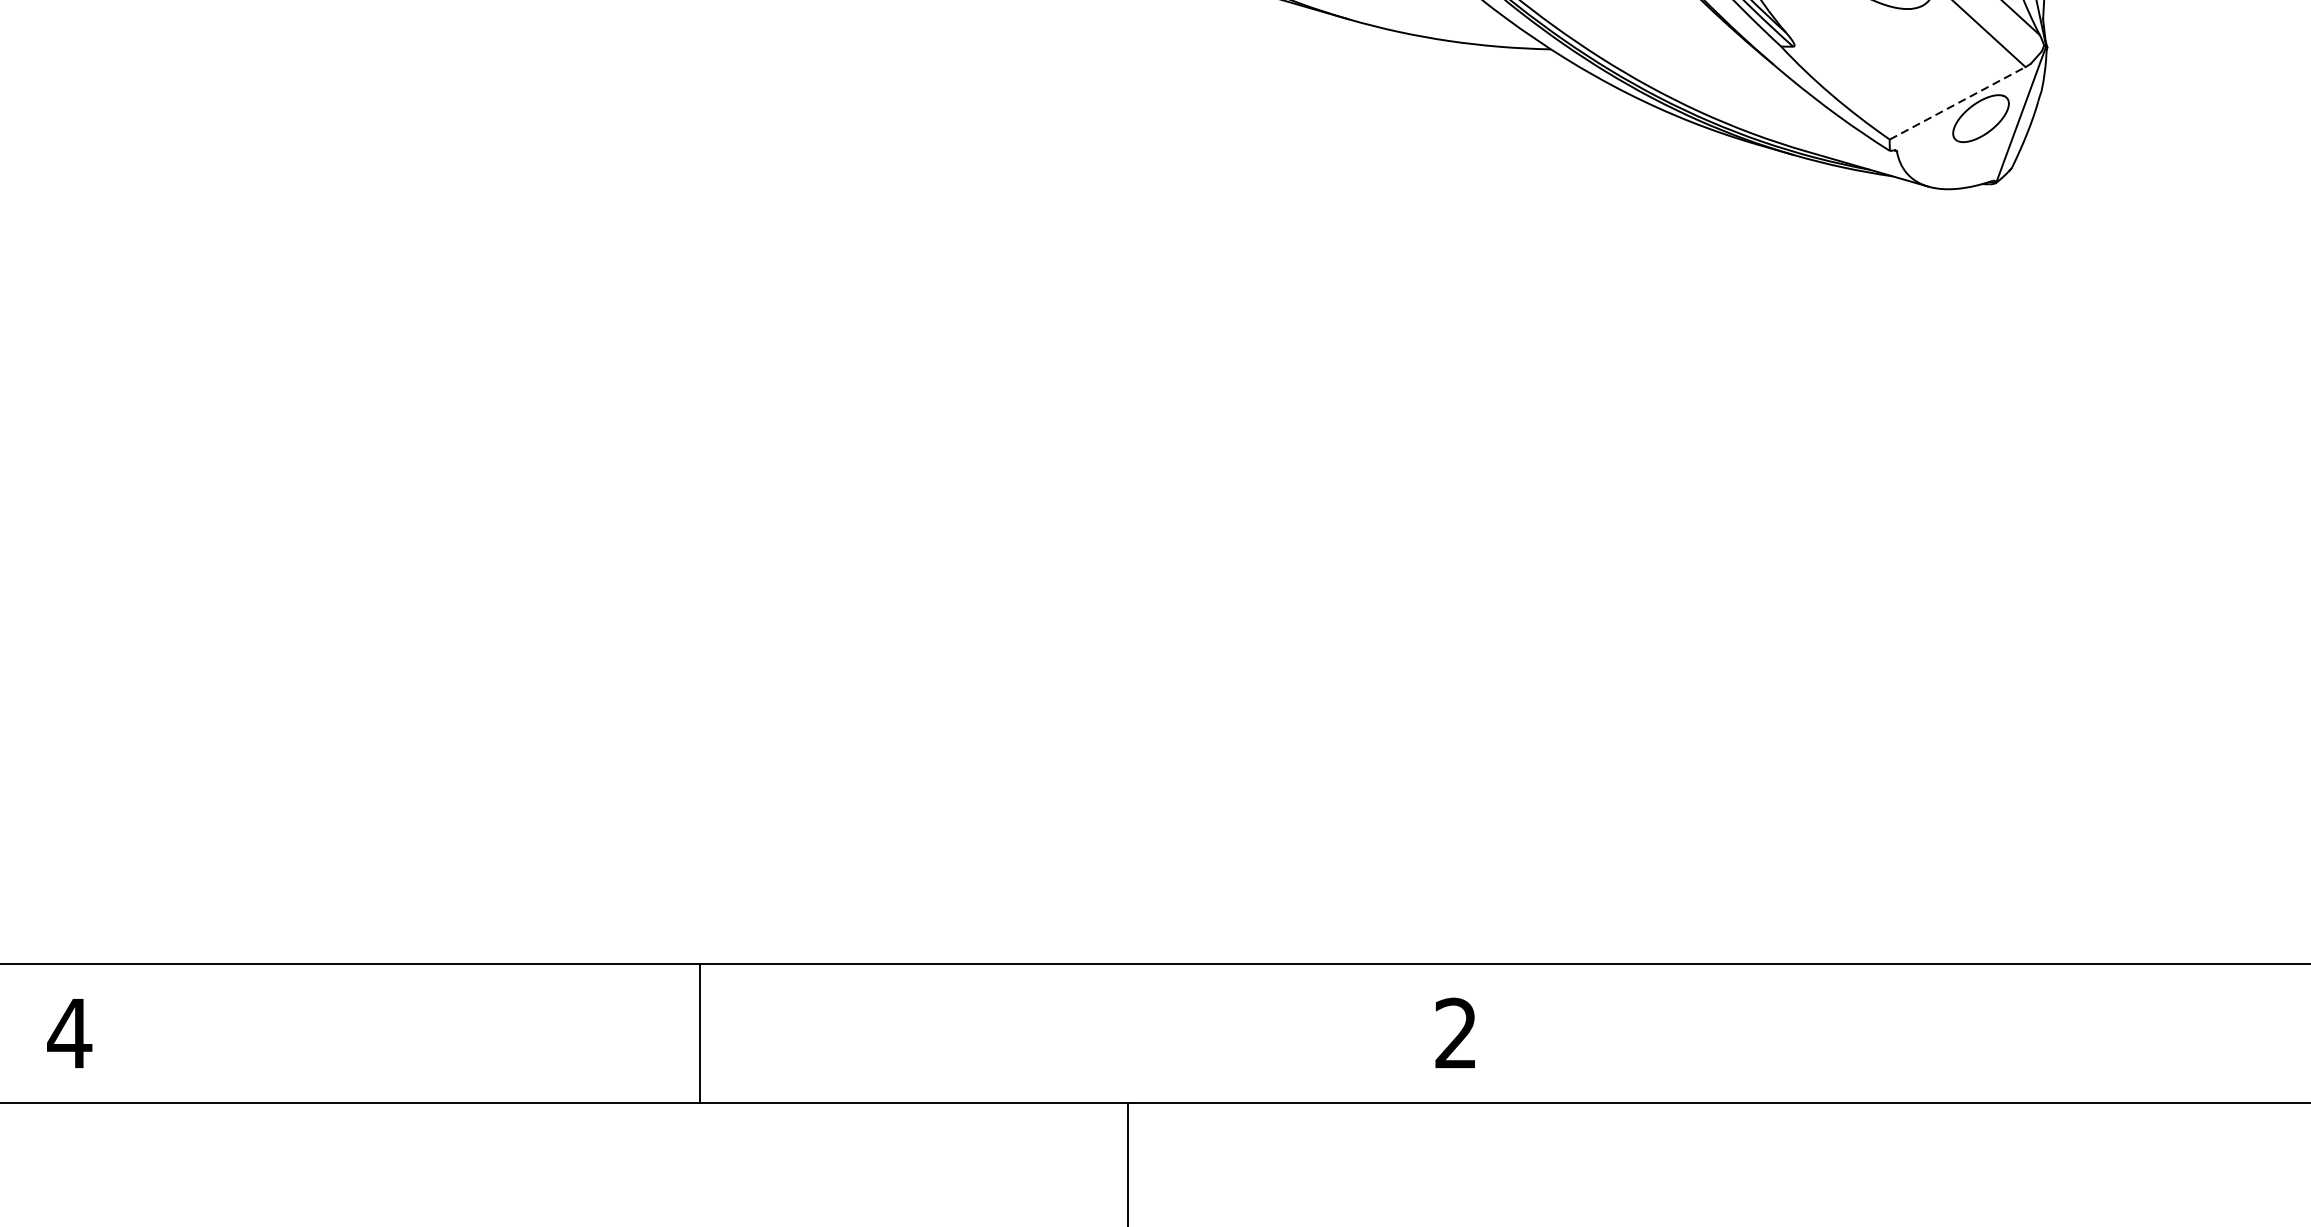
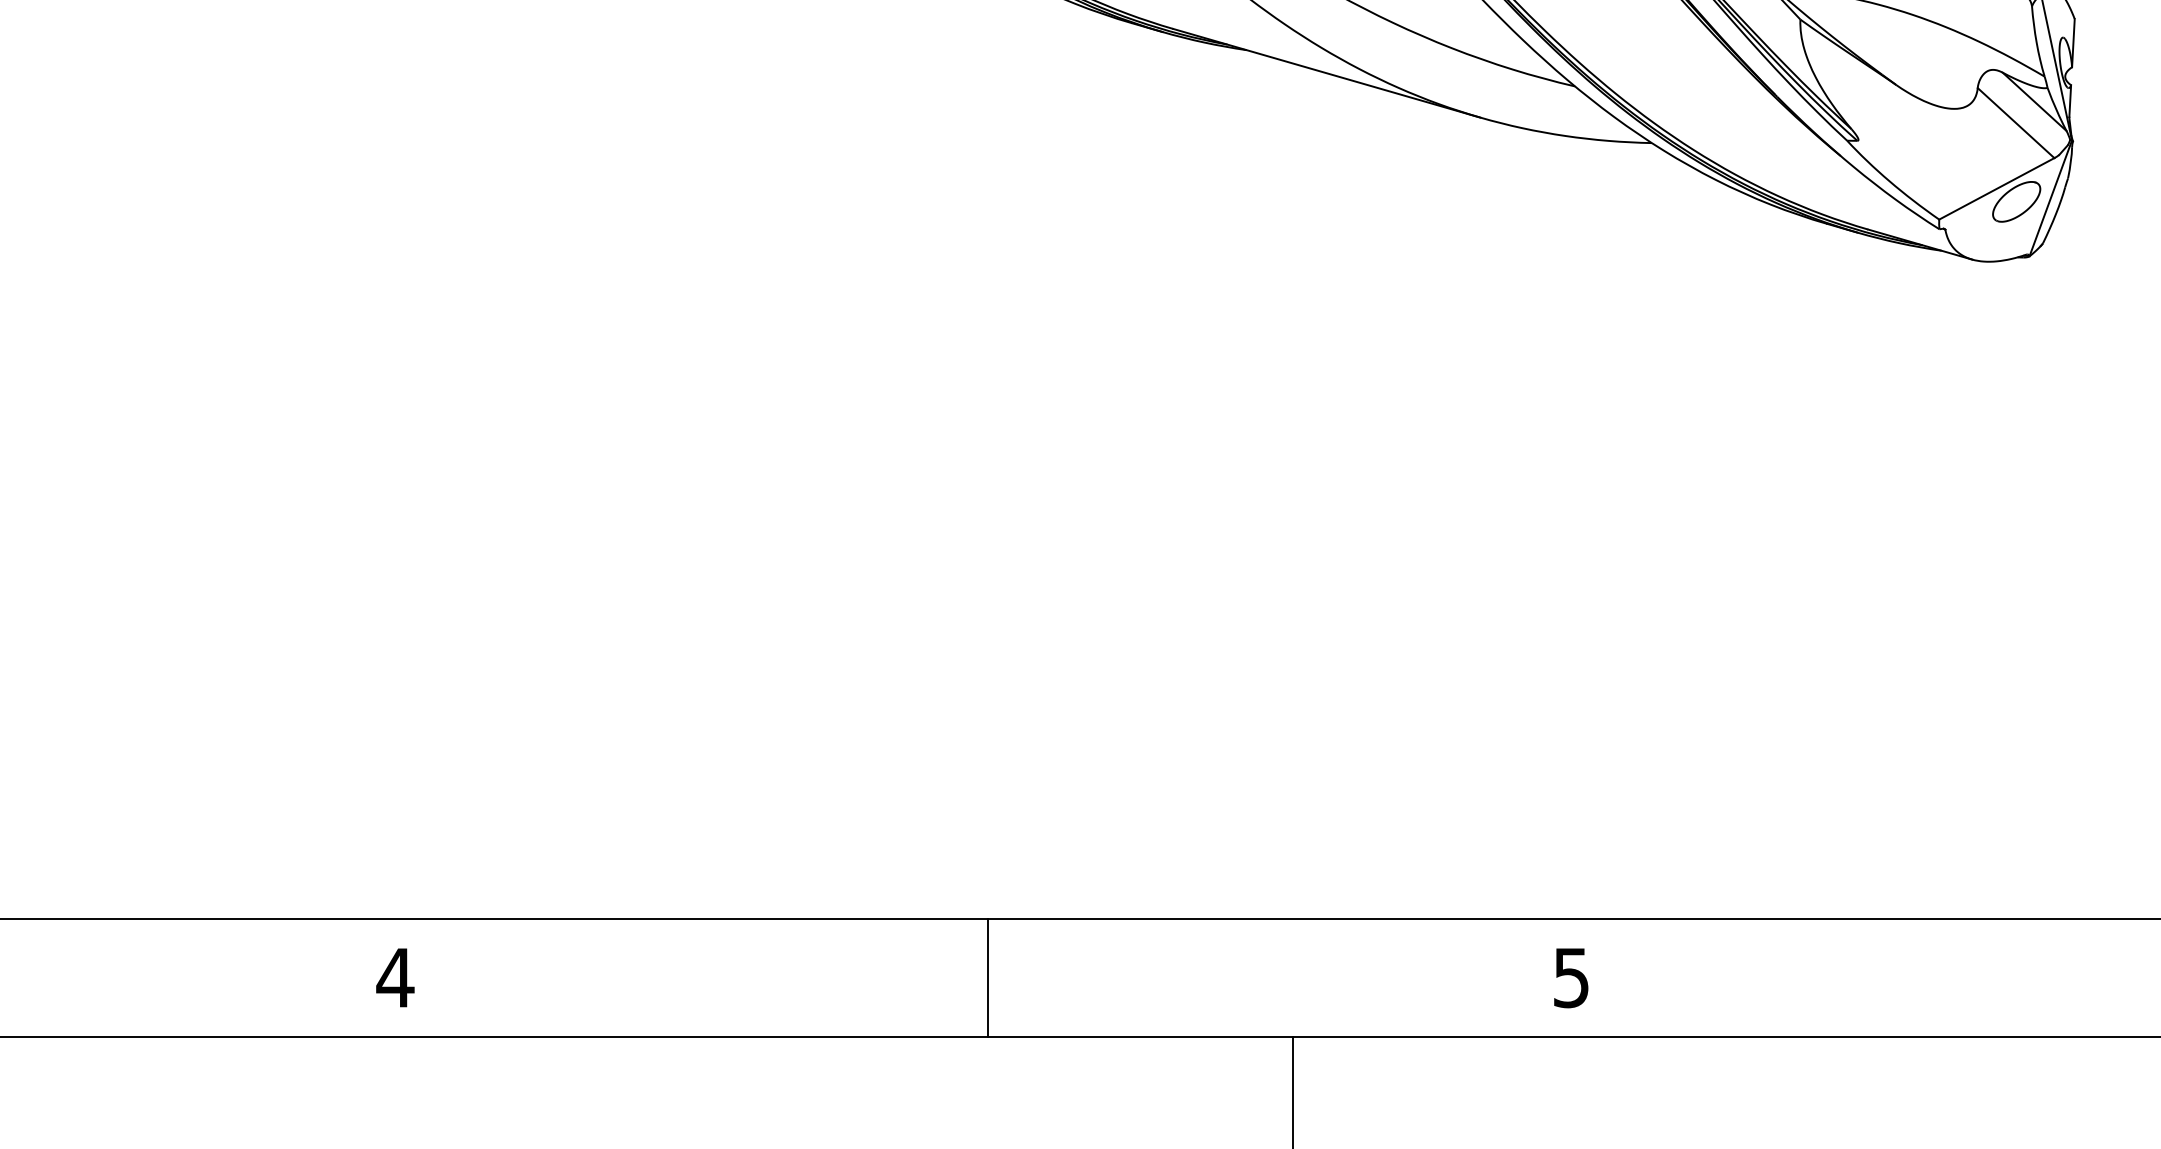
line: (1958, 102) -> (1997, 188), dashed -> solid
line: (700, 1033) -> (988, 977), moved
text: (1456, 1033) -> (1571, 977), 2 -> 5

